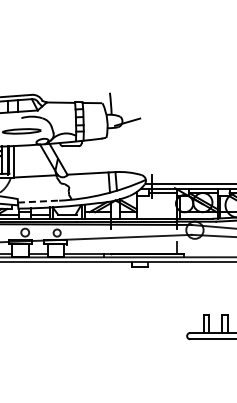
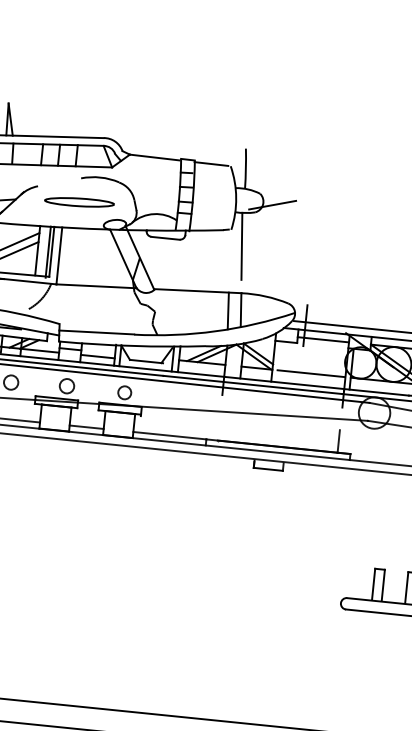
line: (112, 146) -> (240, 246), added
line: (38, 201) -> (96, 332), dashed -> solid
line: (157, 212) -> (310, 374), added

